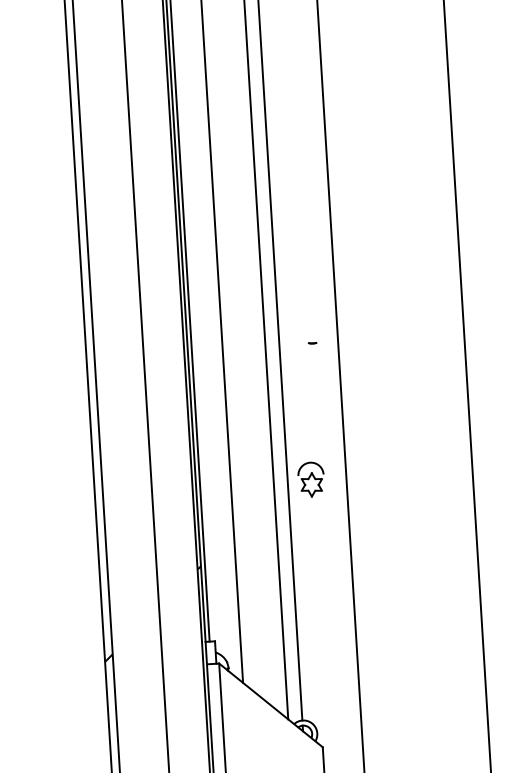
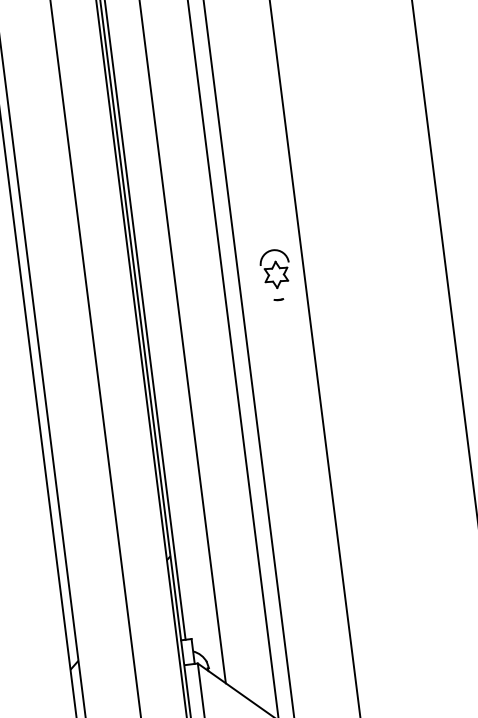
part: (310, 479) -> (274, 268), moved

